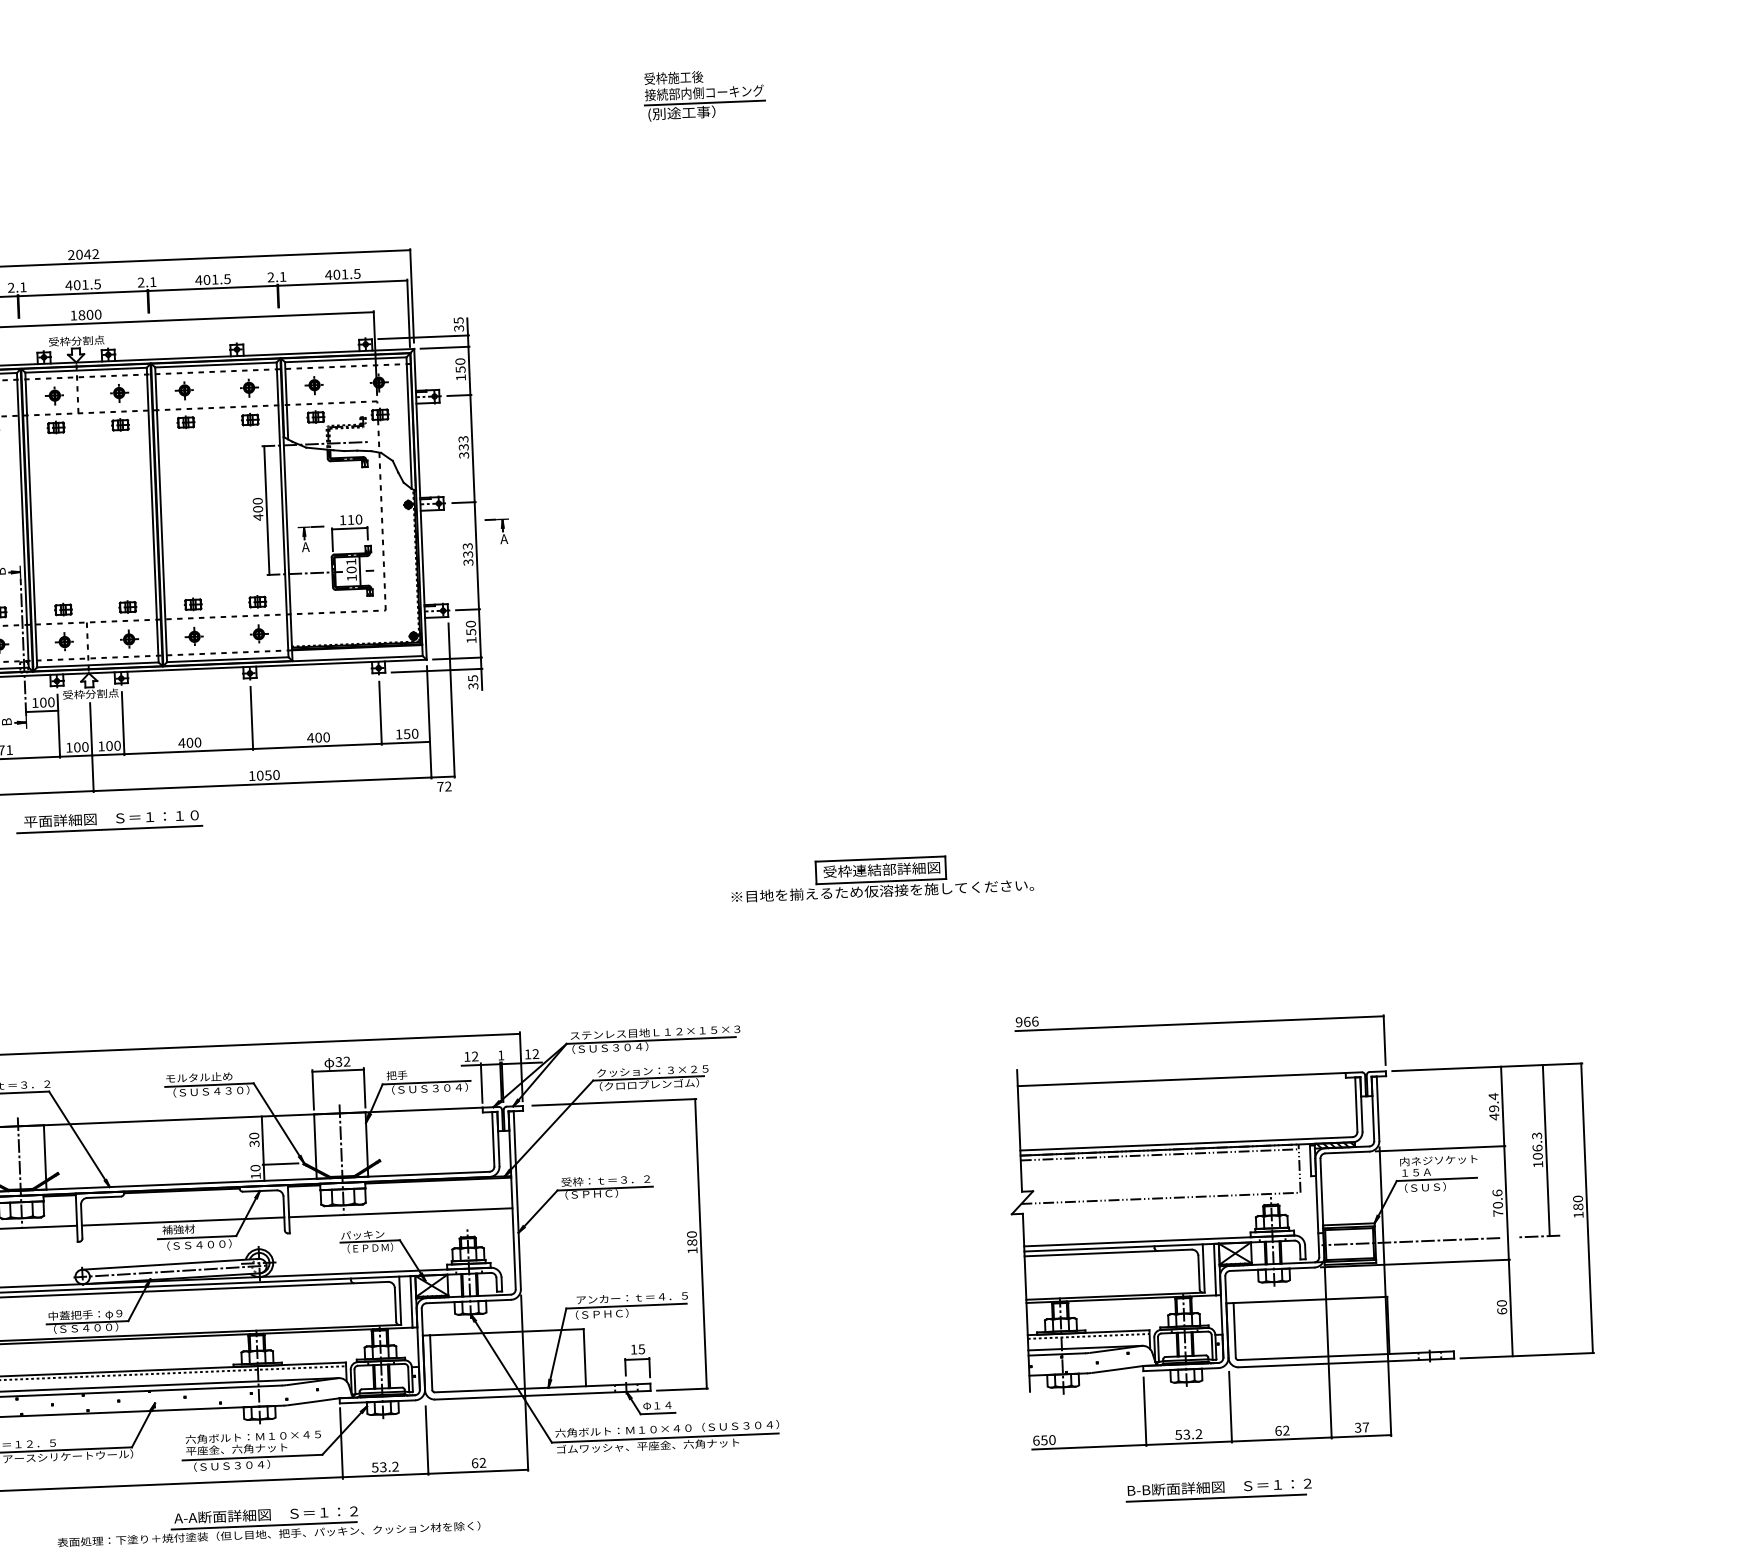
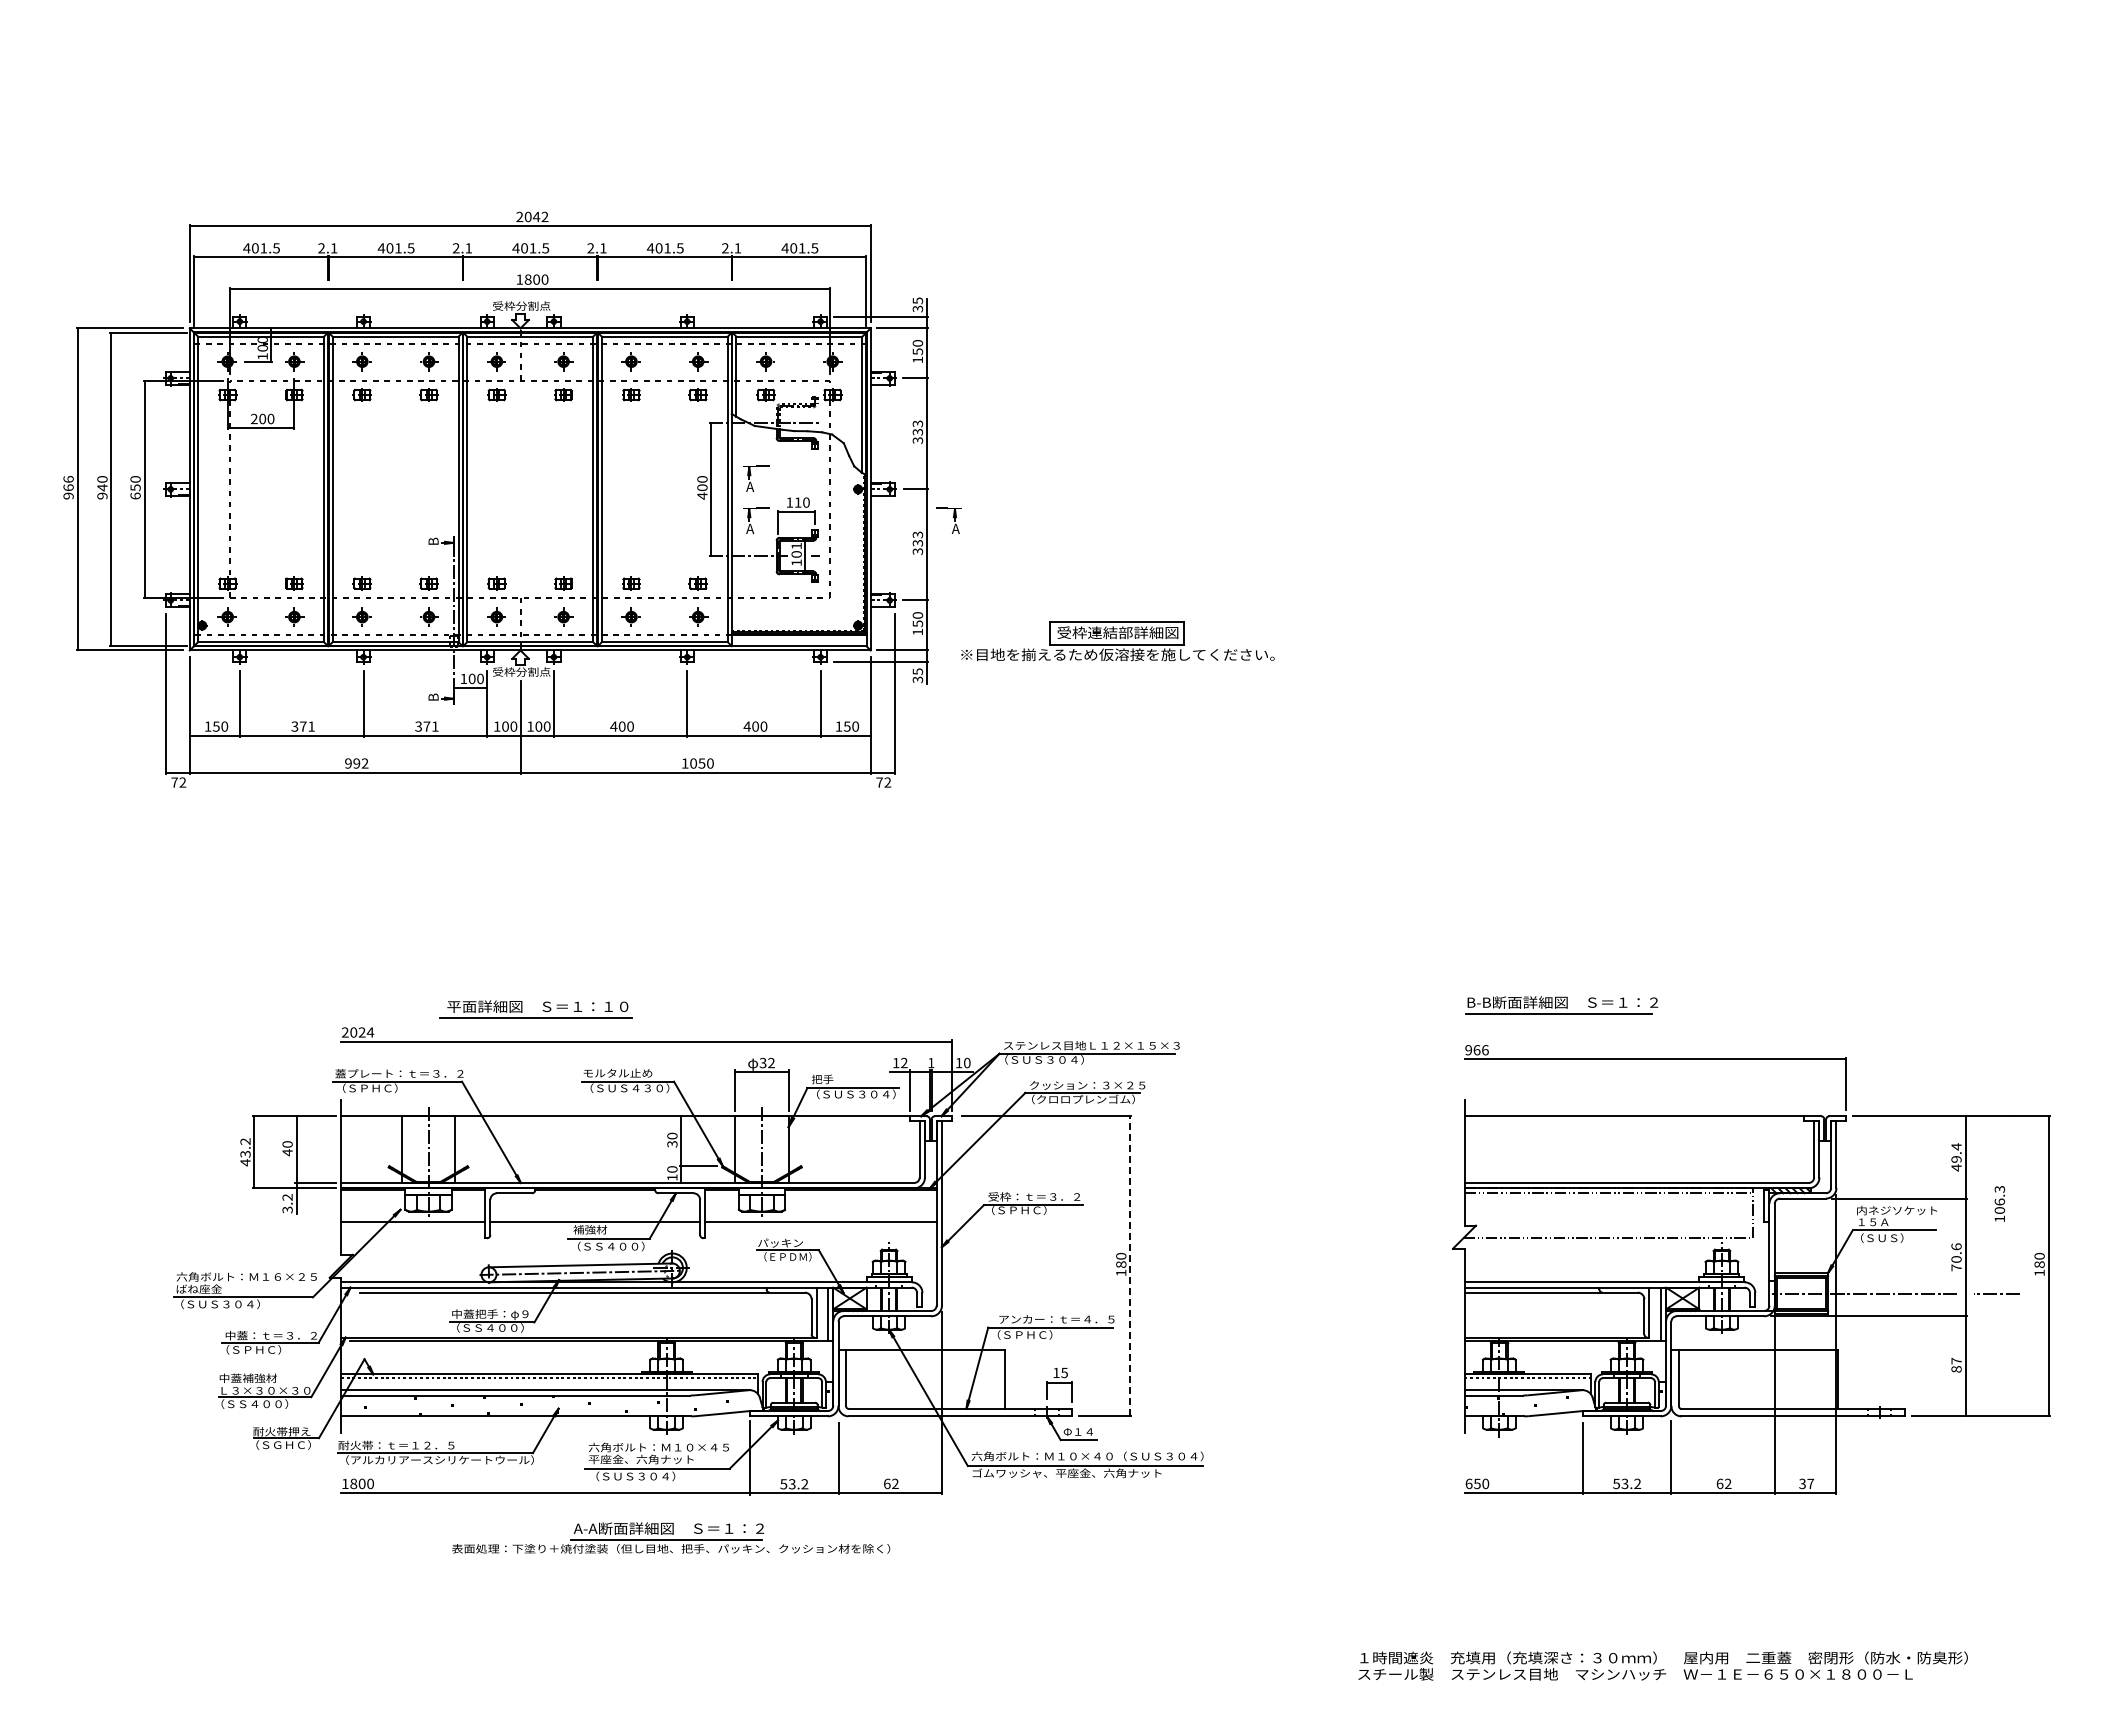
part: (704, 94) -> (1181, 77), removed
part: (309, 498) -> (756, 478), added
part: (116, 822) -> (542, 1010), moved
part: (881, 878) -> (1117, 641), moved
text: (536, 1054) -> (967, 1063), 12 -> 10
line: (1545, 1150) -> (2008, 1204), removed
line: (701, 1243) -> (1130, 1265), solid -> dashed
text: (1502, 1306) -> (1956, 1364), 60 -> 87
part: (1218, 1489) -> (1561, 1005), moved

